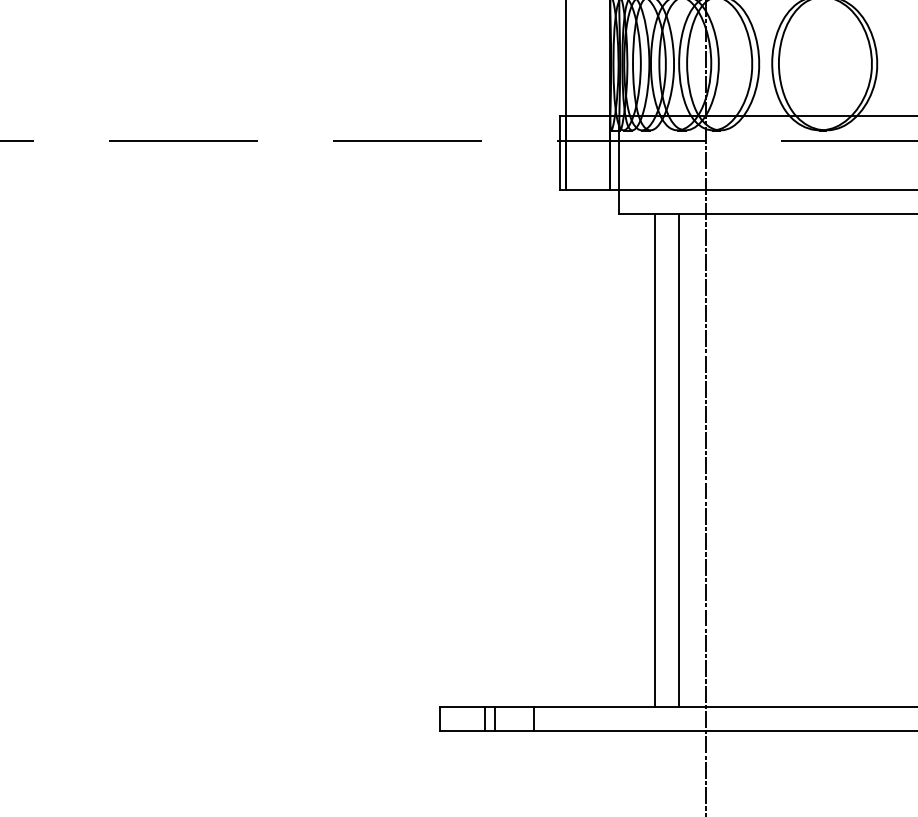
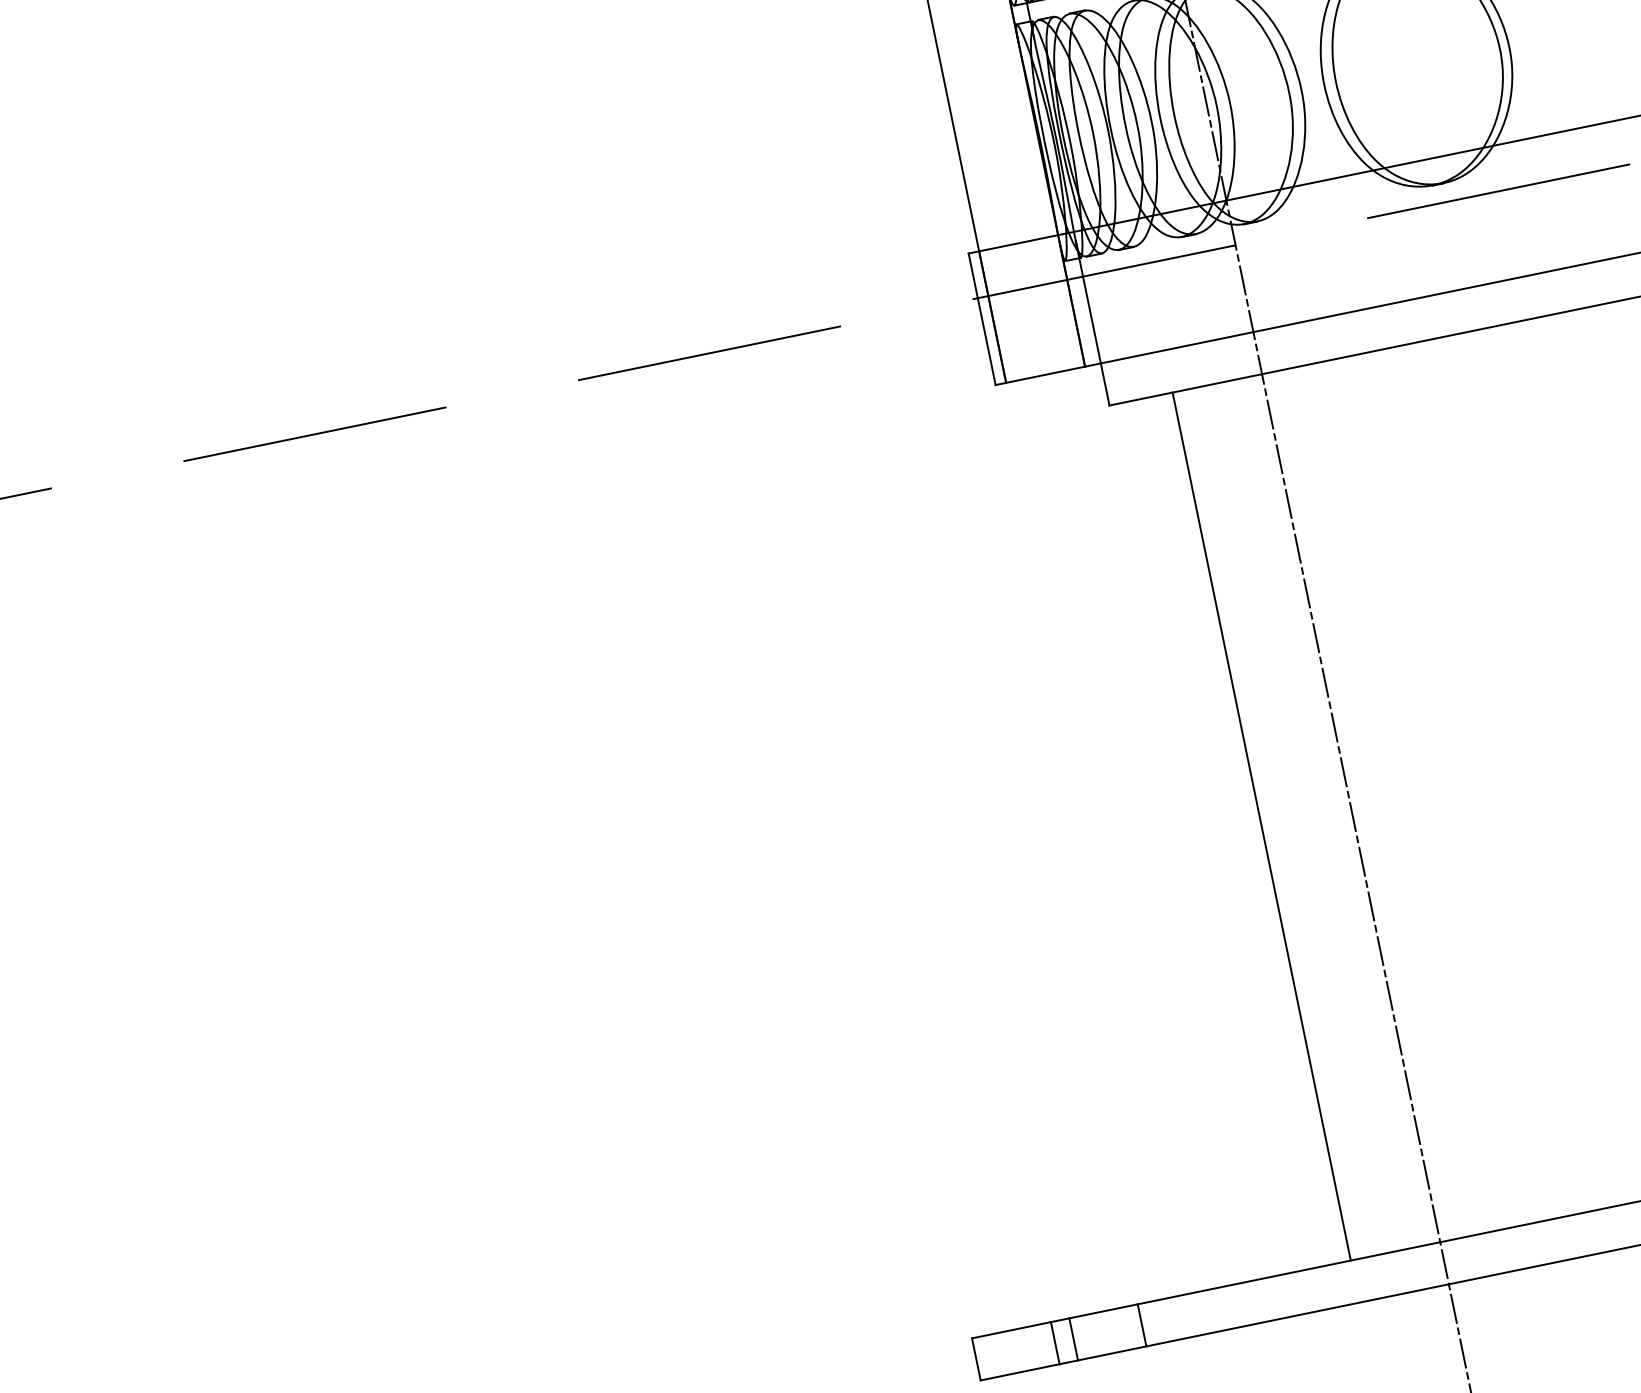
line: (679, 460) -> (1304, 817), removed

